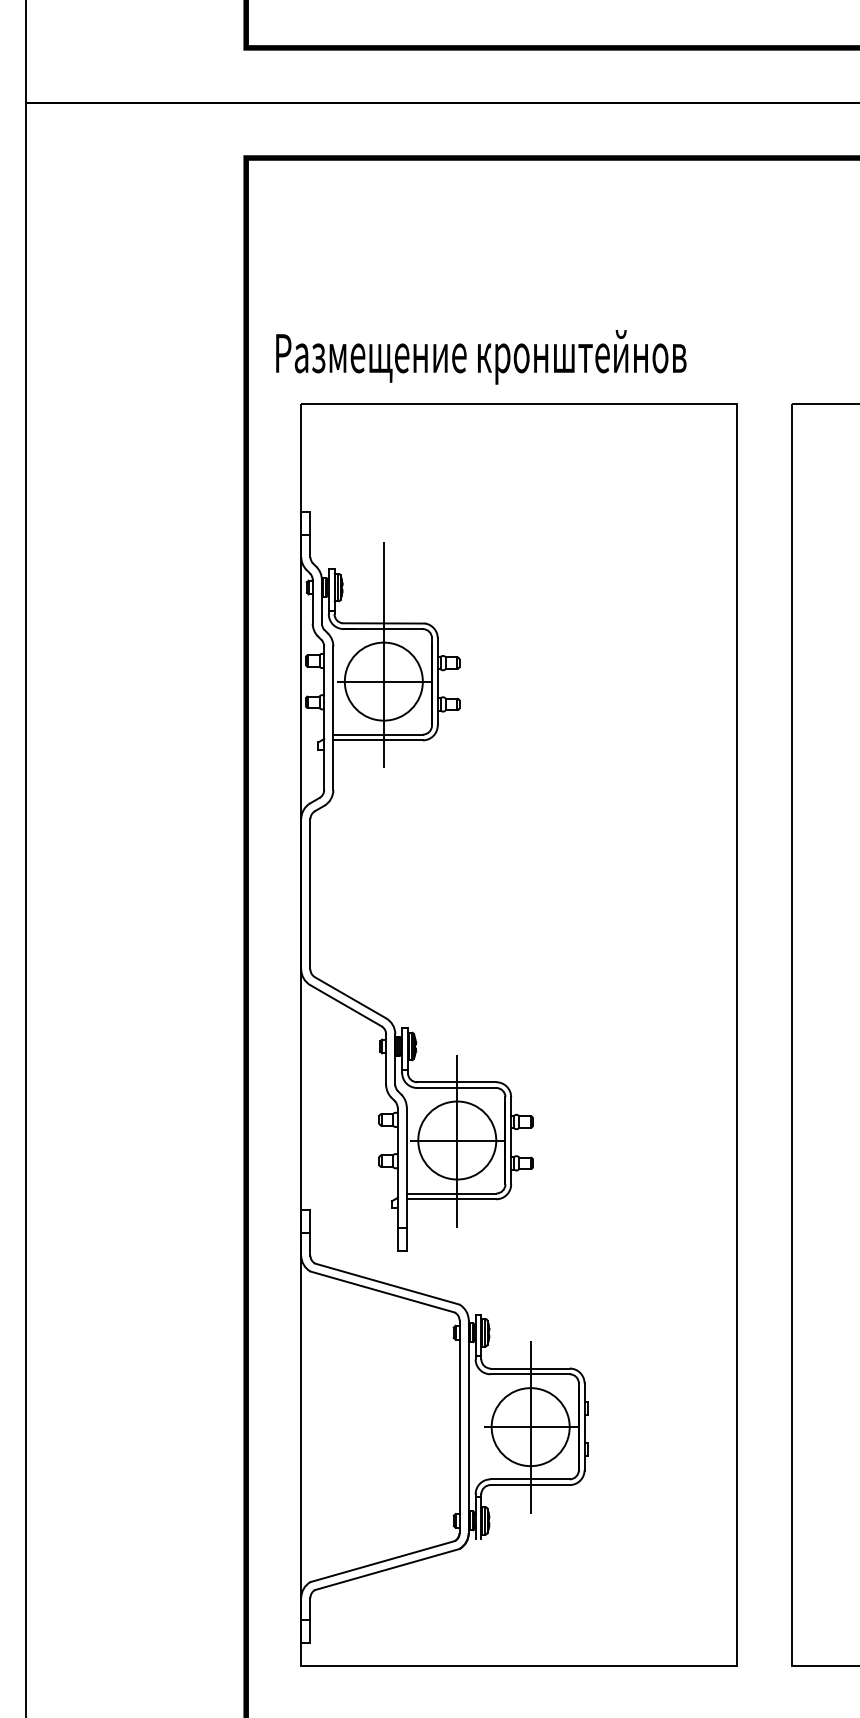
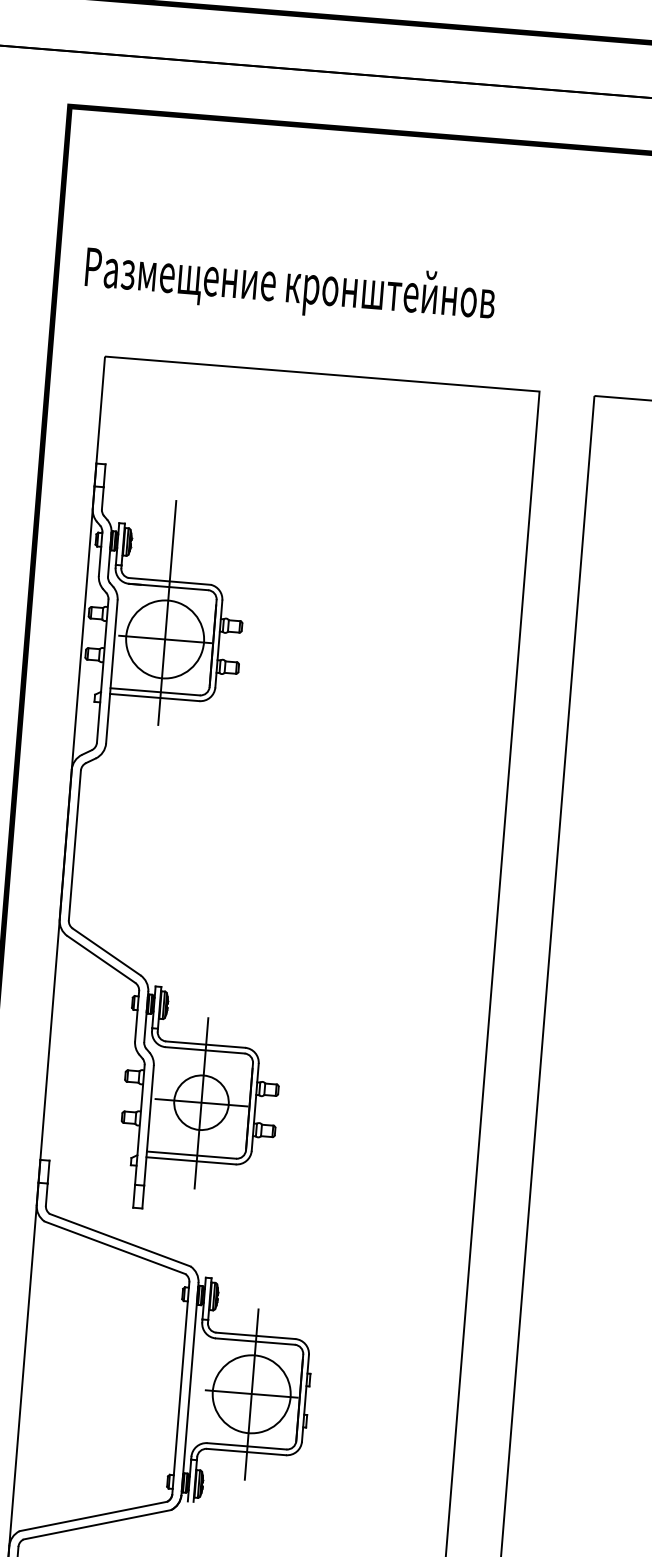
text: (481, 357) -> (290, 287), moved
circle: (457, 1140) -> (201, 1102), size x0.7

